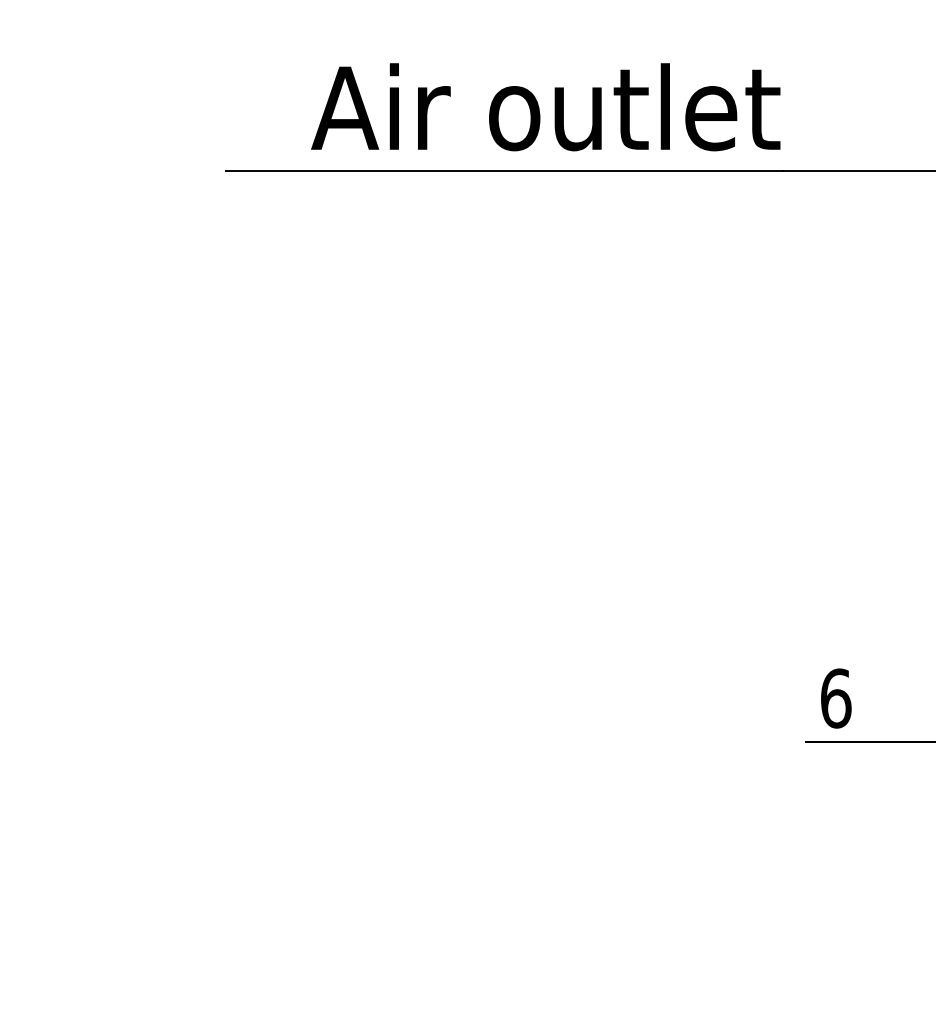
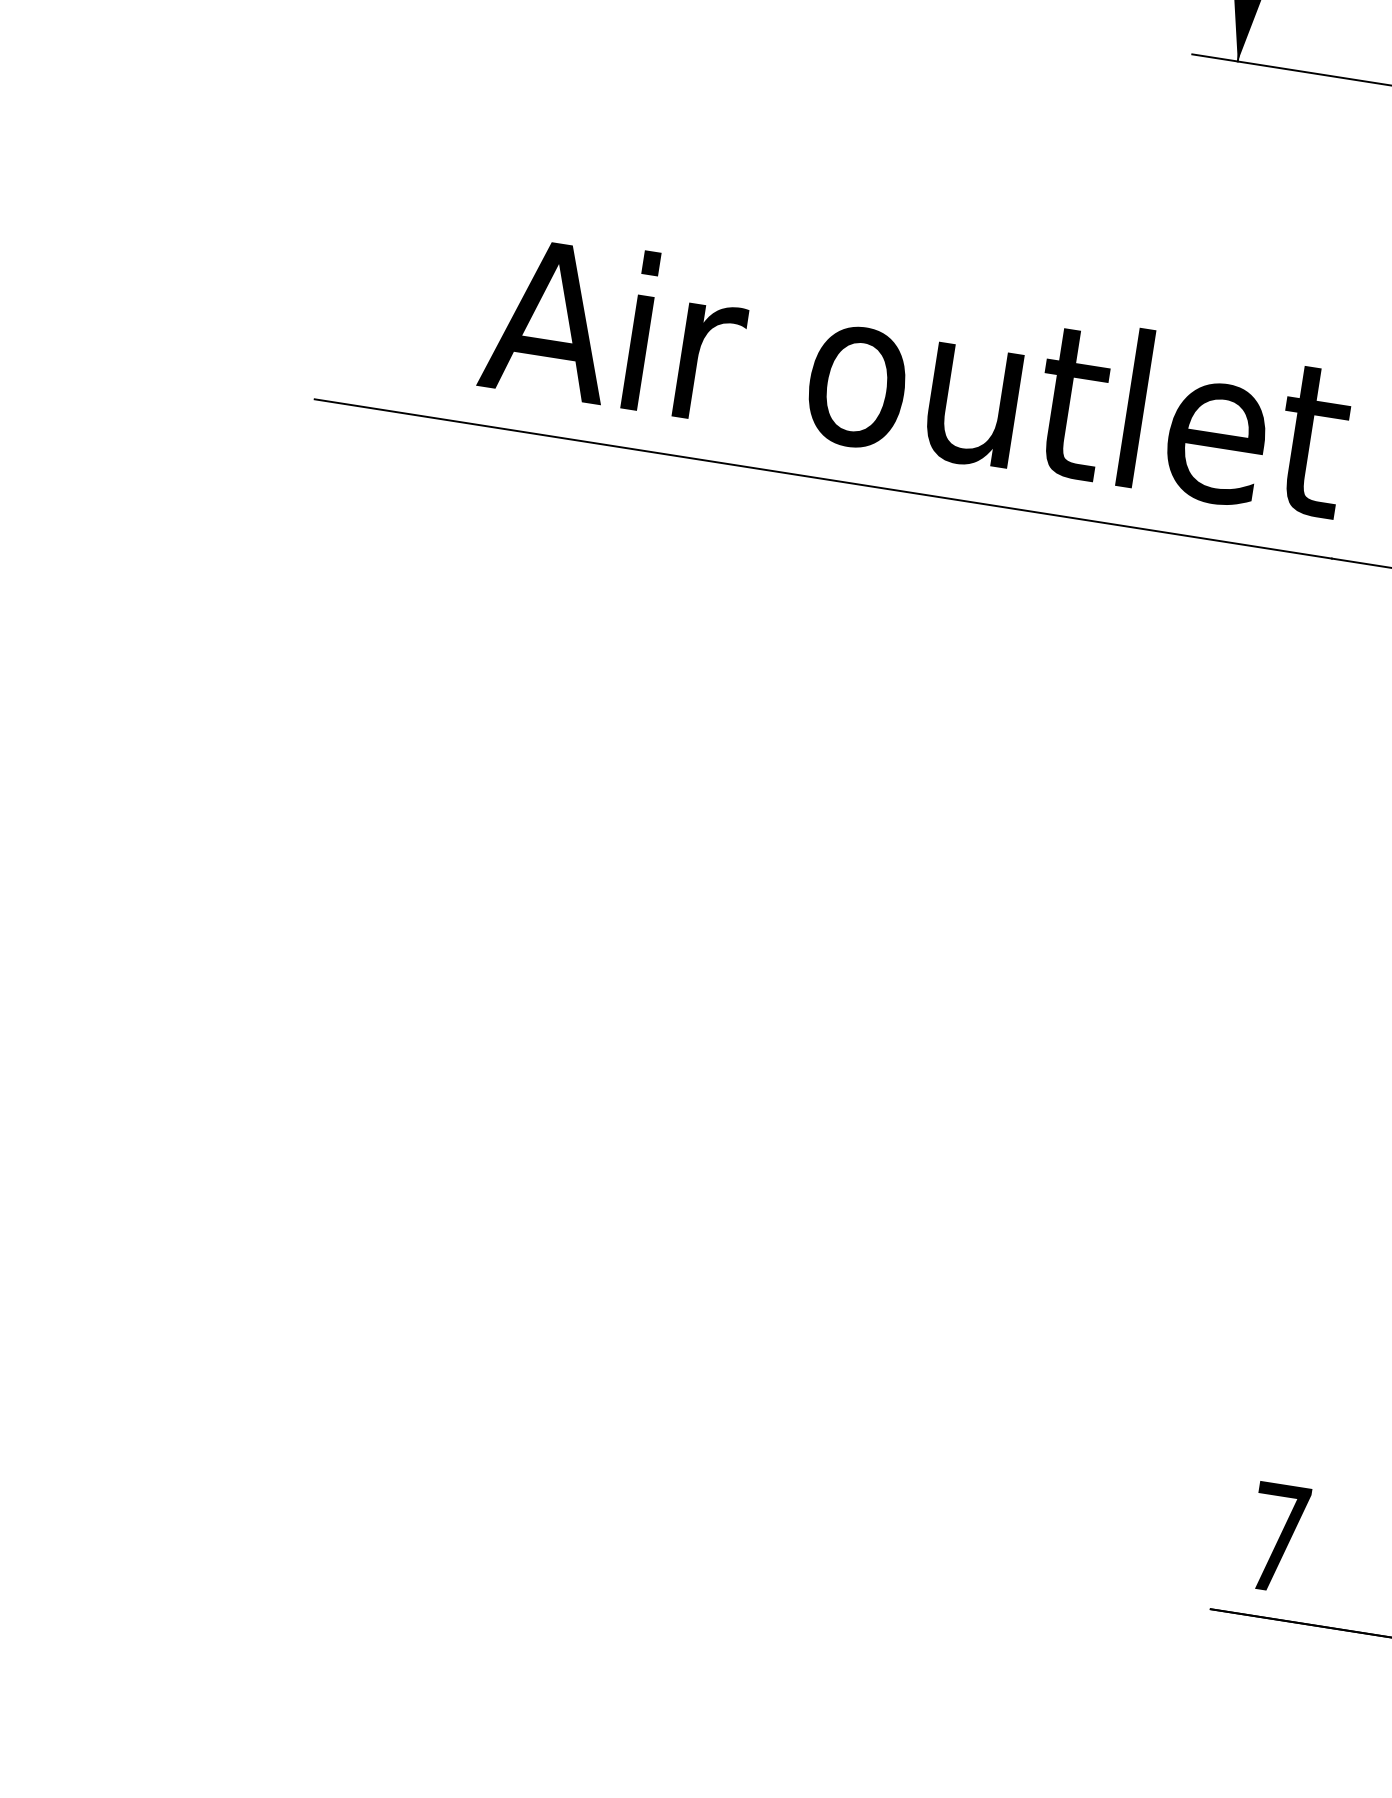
text: (836, 698) -> (1278, 1538), 6 -> 7

